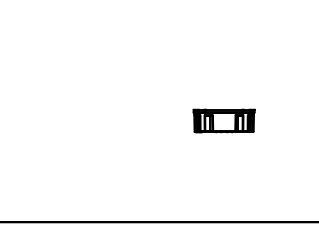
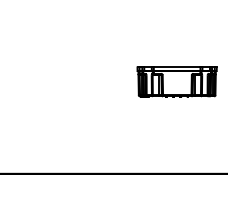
part: (223, 120) -> (176, 81), size x1.43

